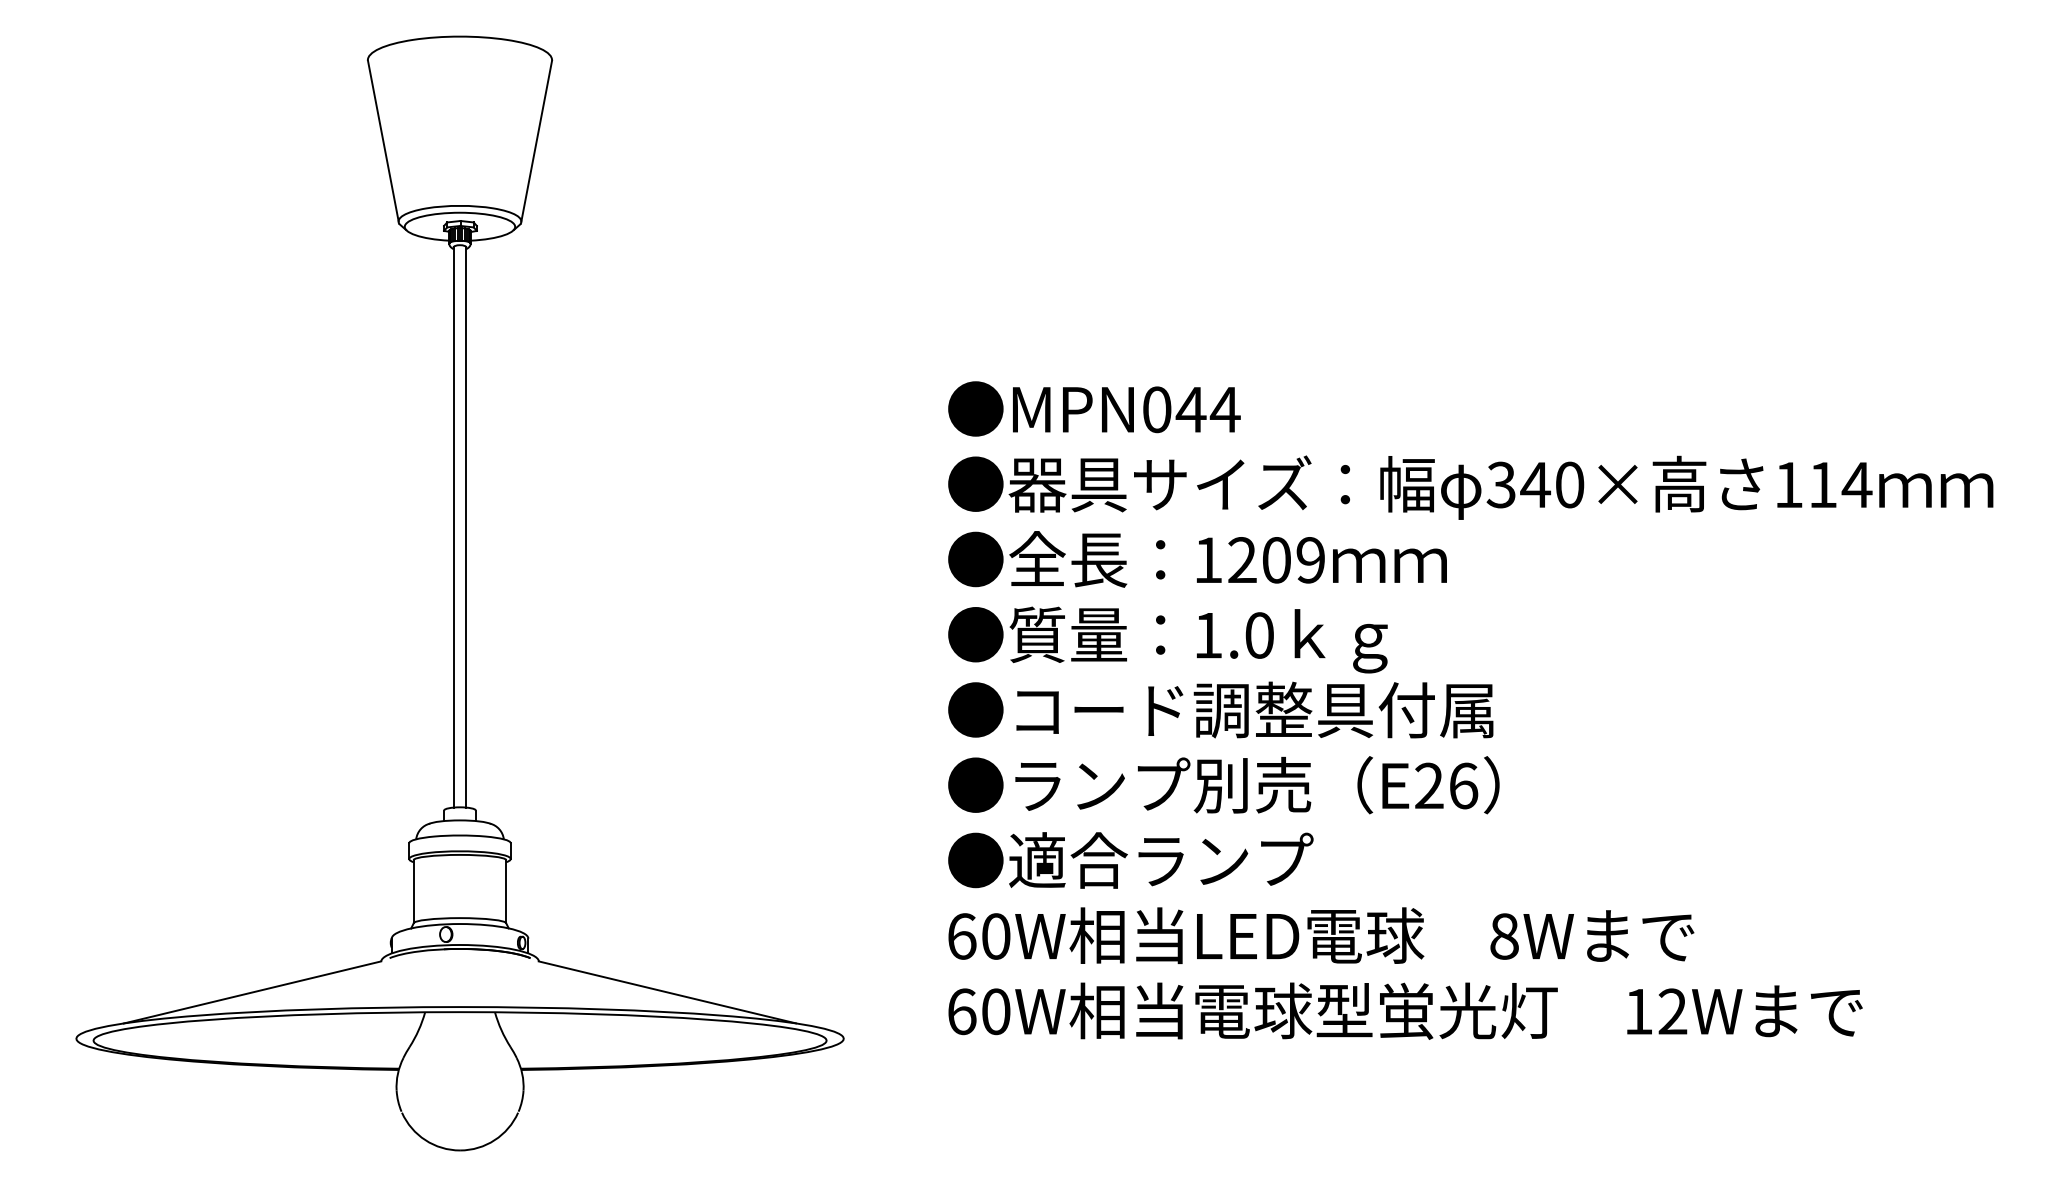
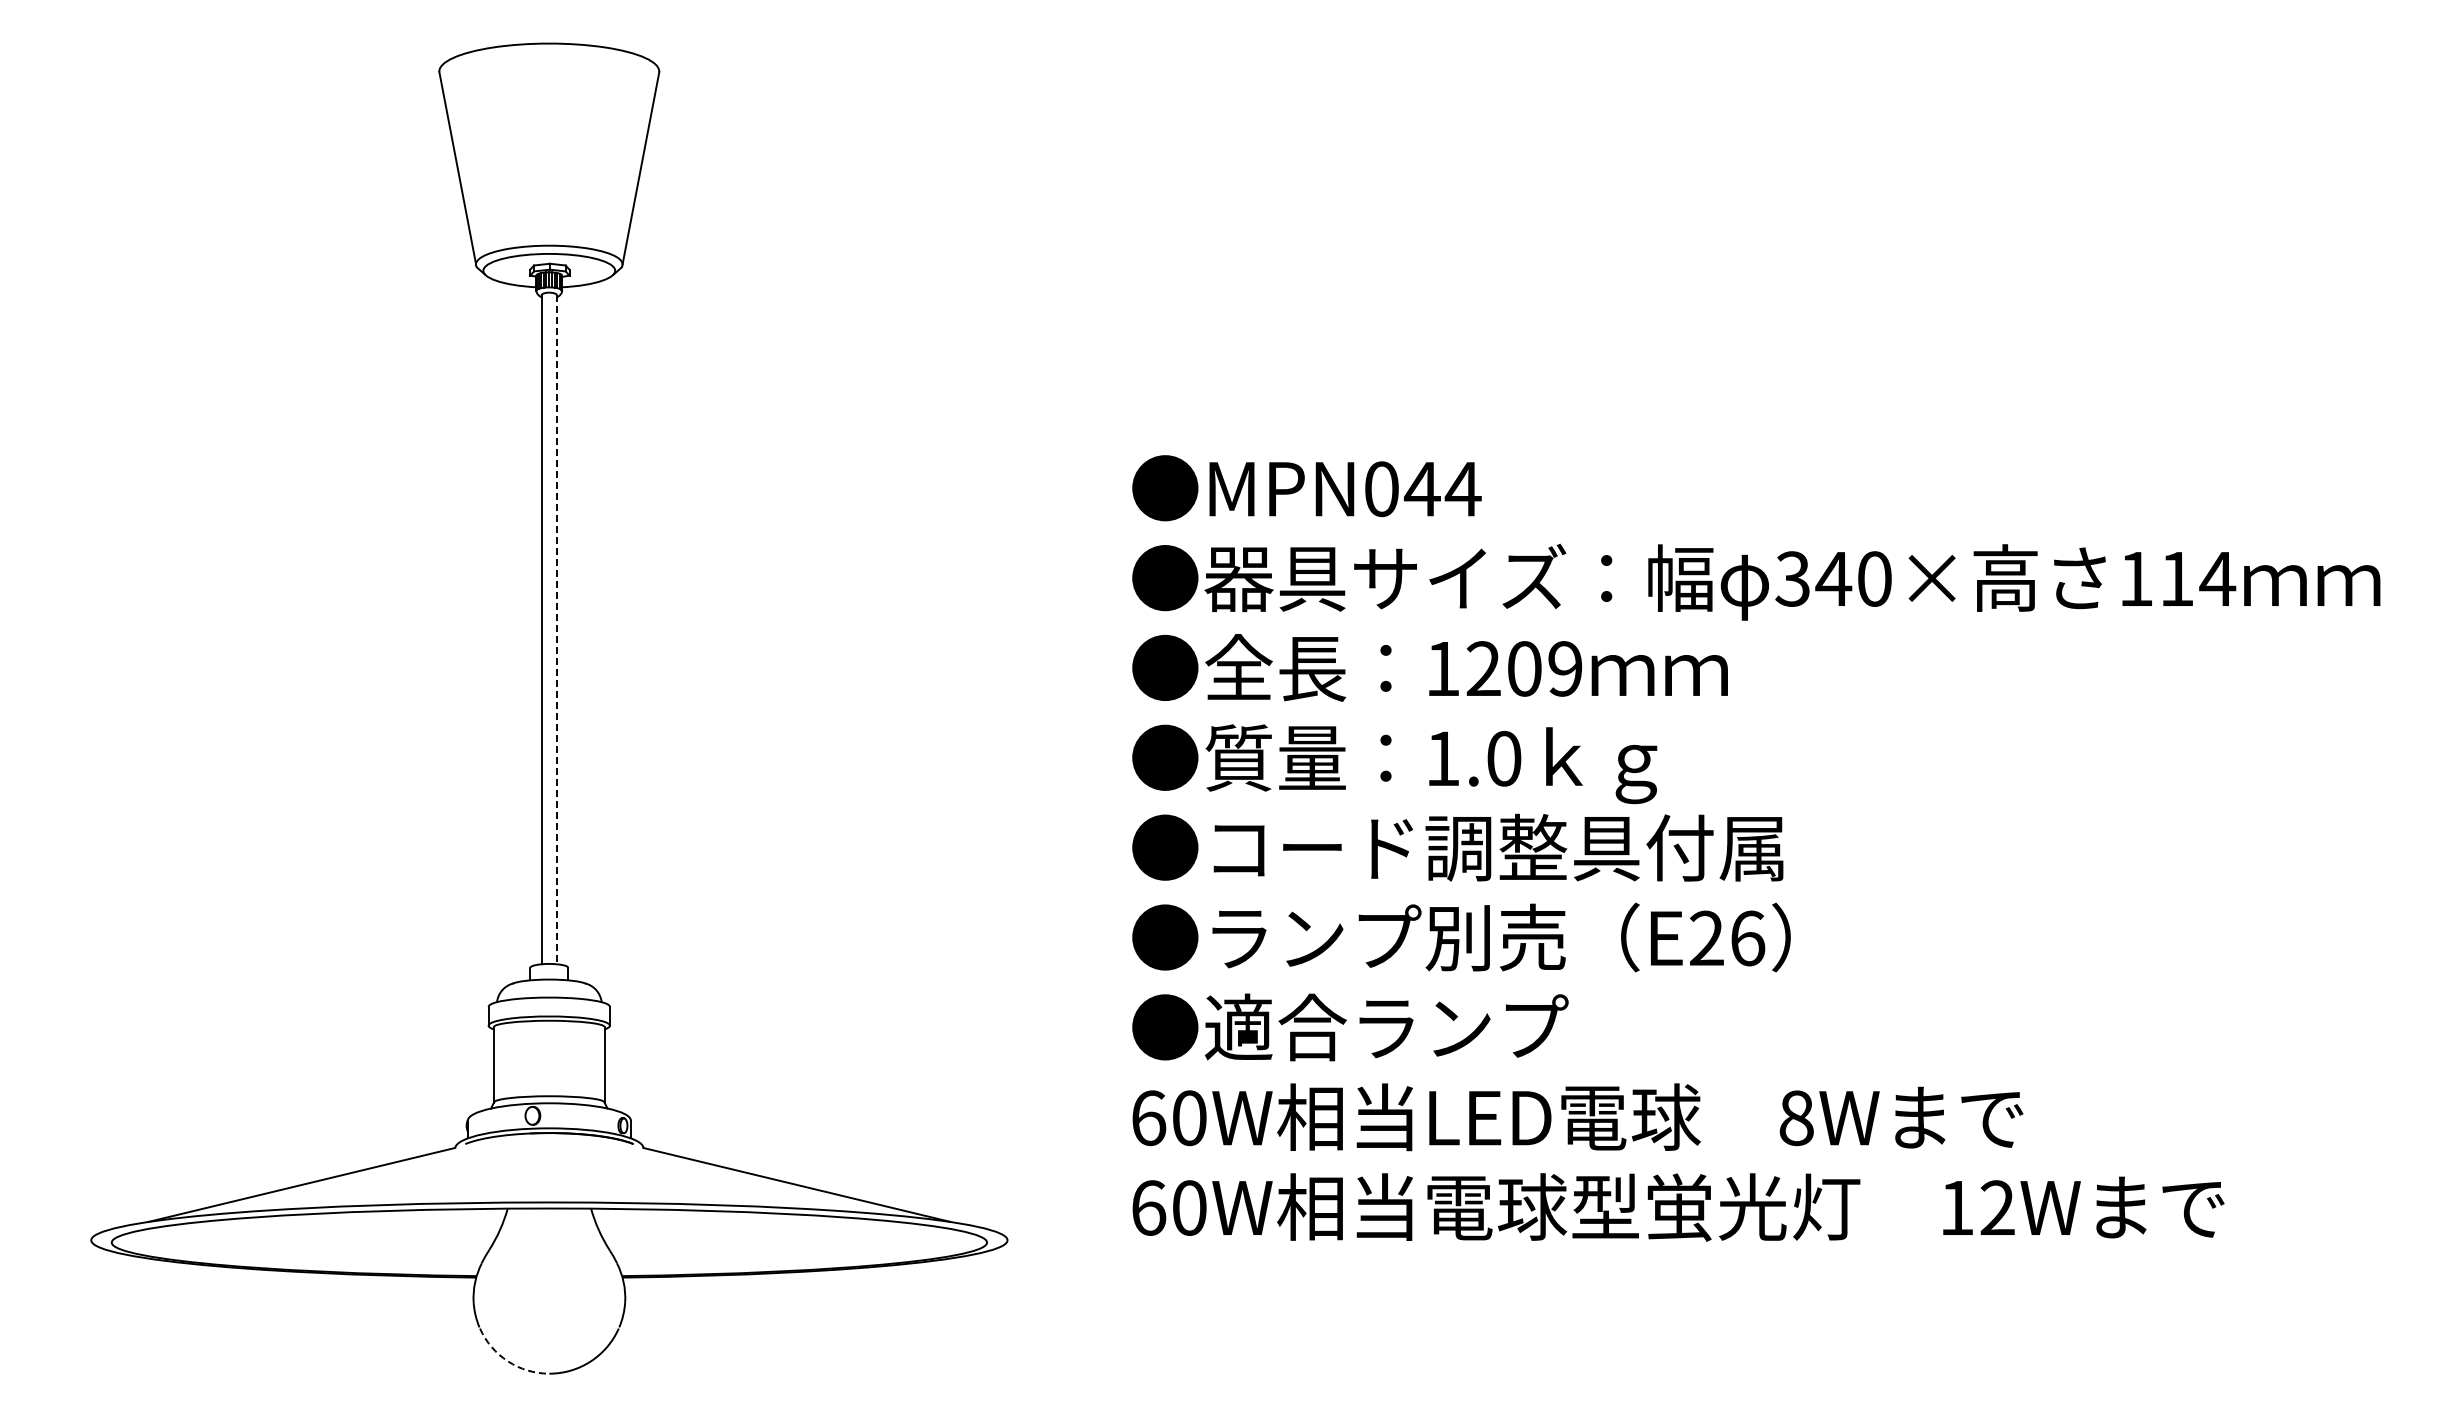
line: (466, 527) -> (556, 629), solid -> dashed
arc: (425, 1140) -> (508, 1361), solid -> dashed

